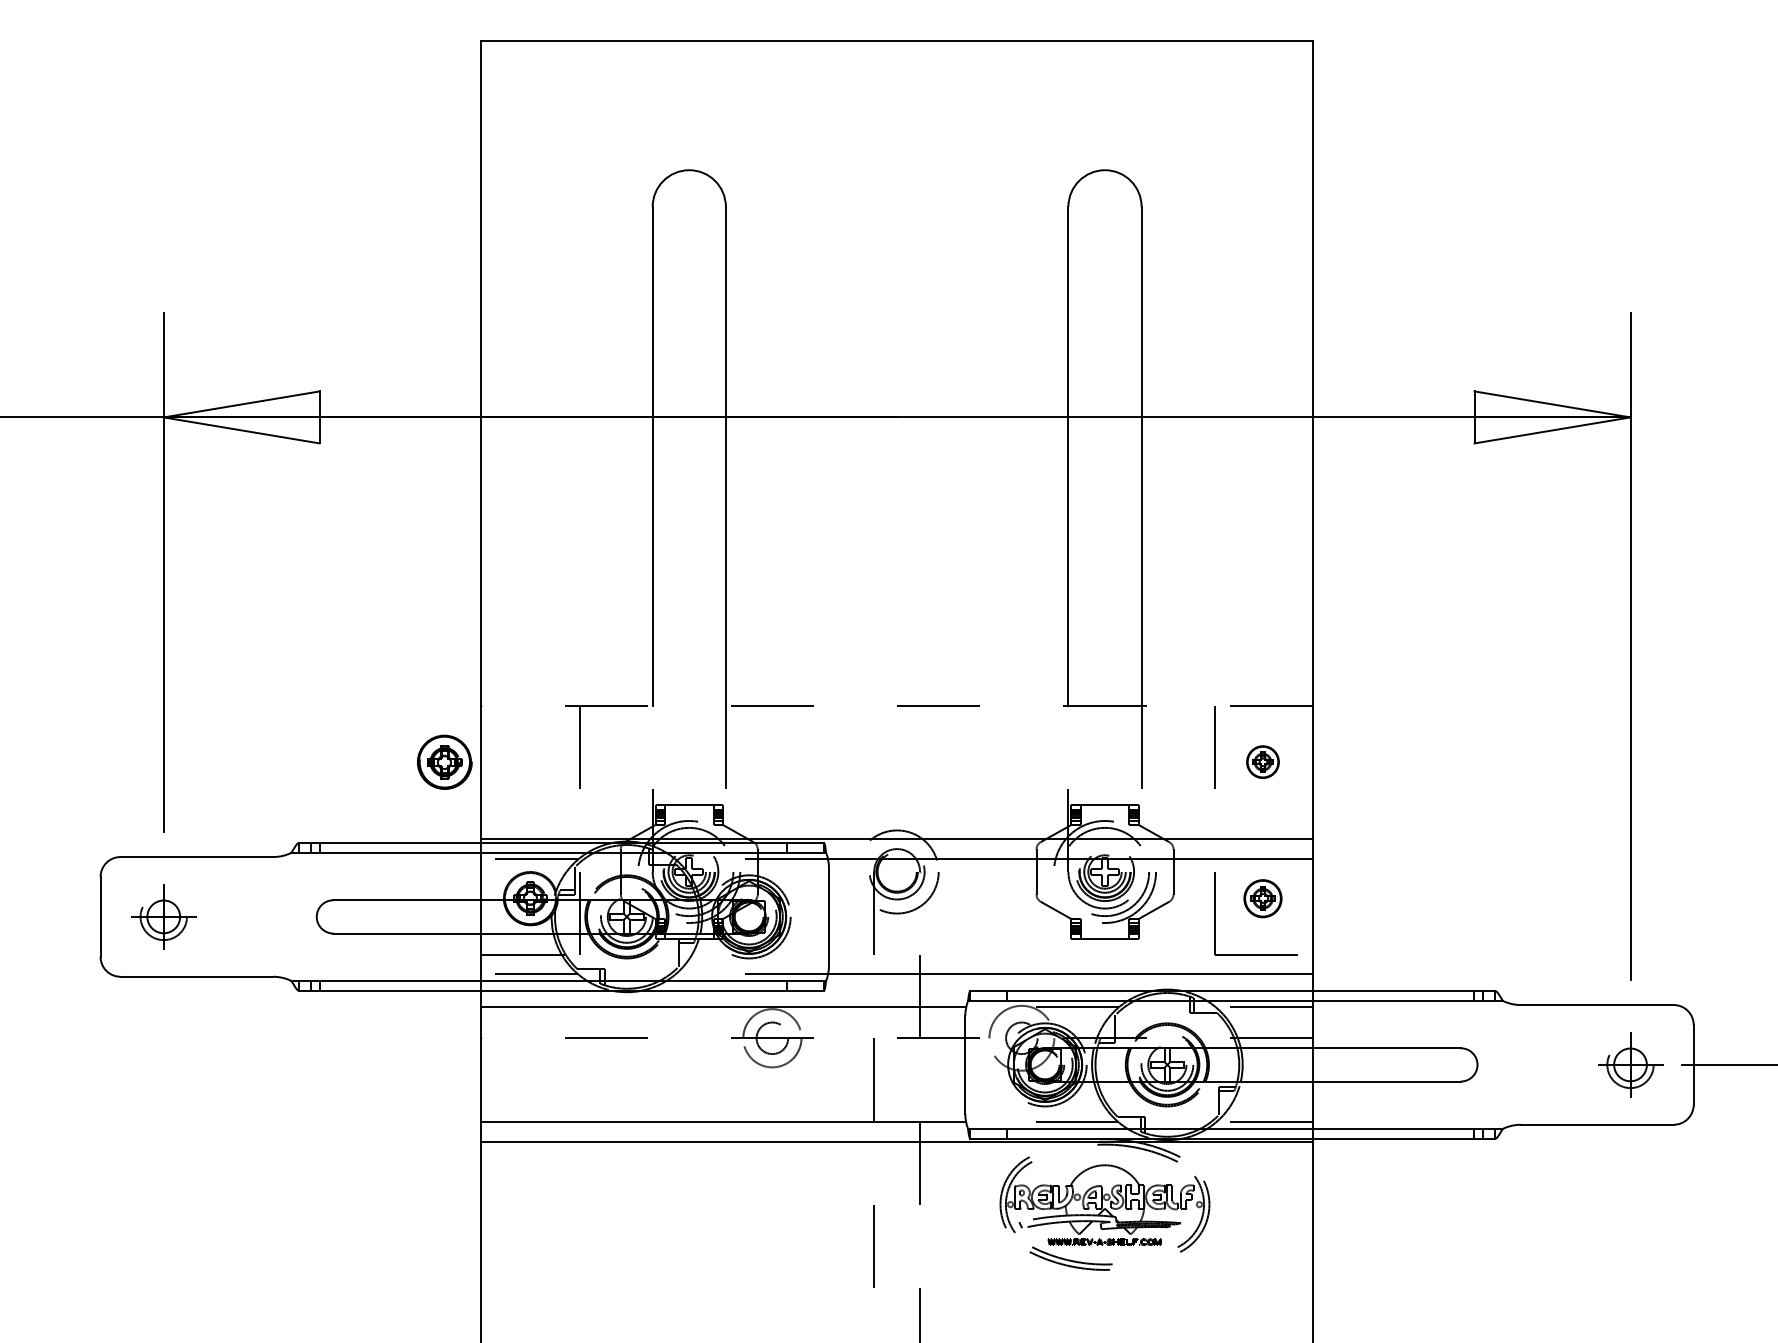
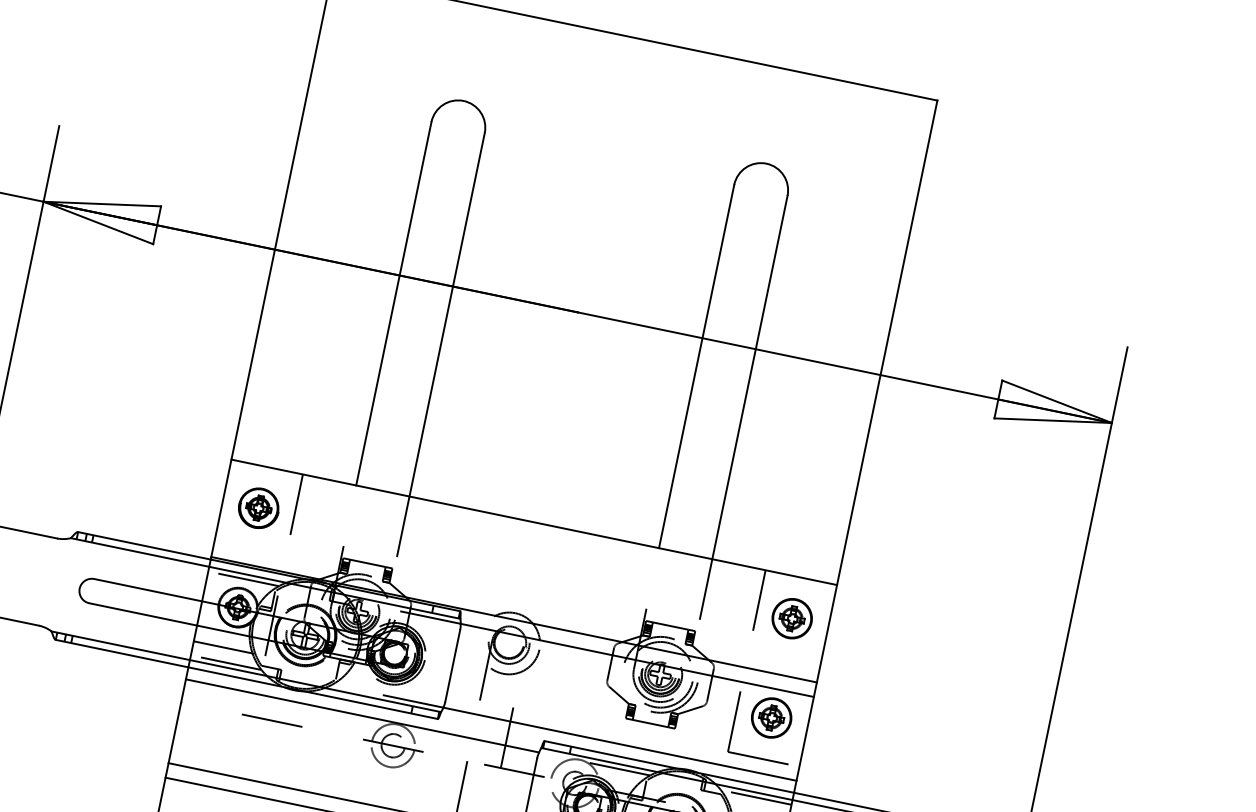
line: (897, 705) -> (534, 522), dashed -> solid
part: (444, 761) -> (258, 507), moved
part: (1262, 761) -> (791, 618), size x1.67
part: (1262, 898) -> (771, 717), size x1.43

